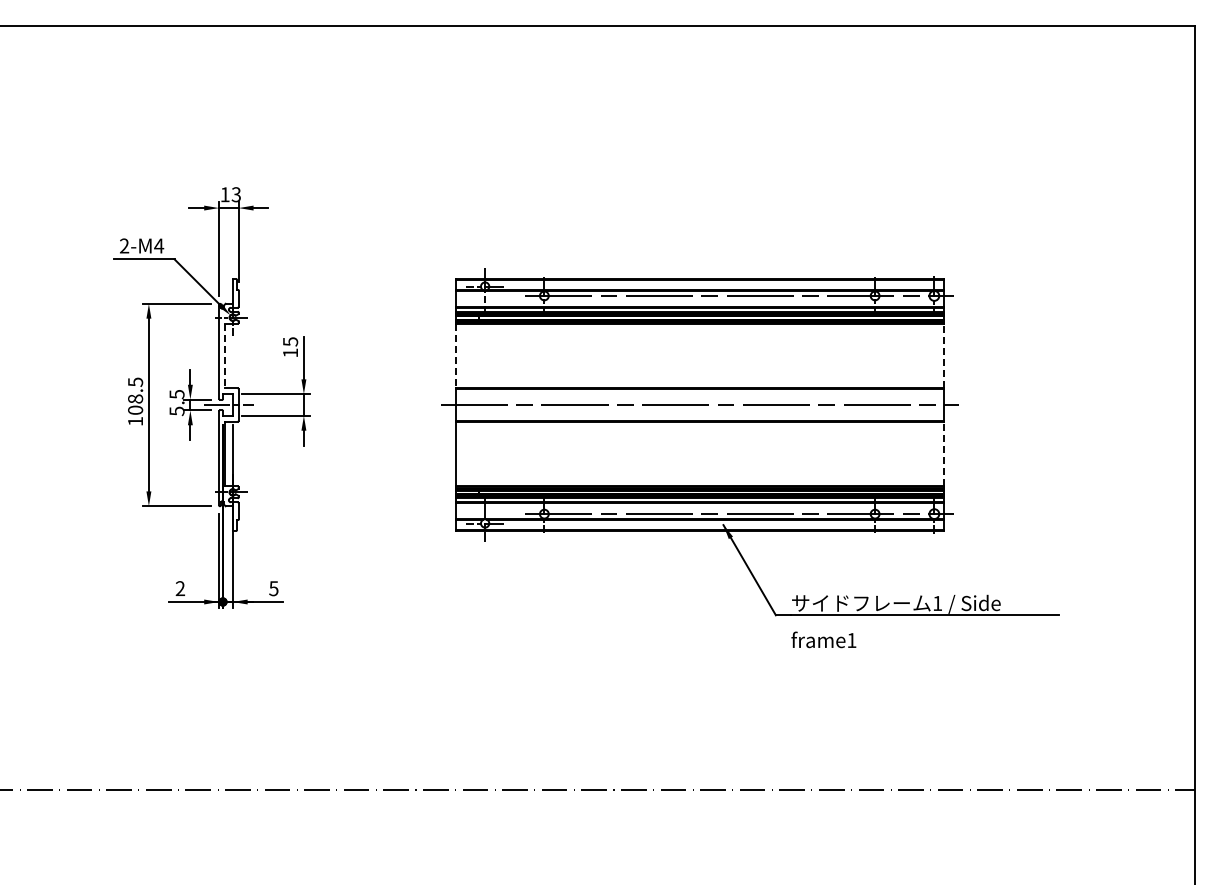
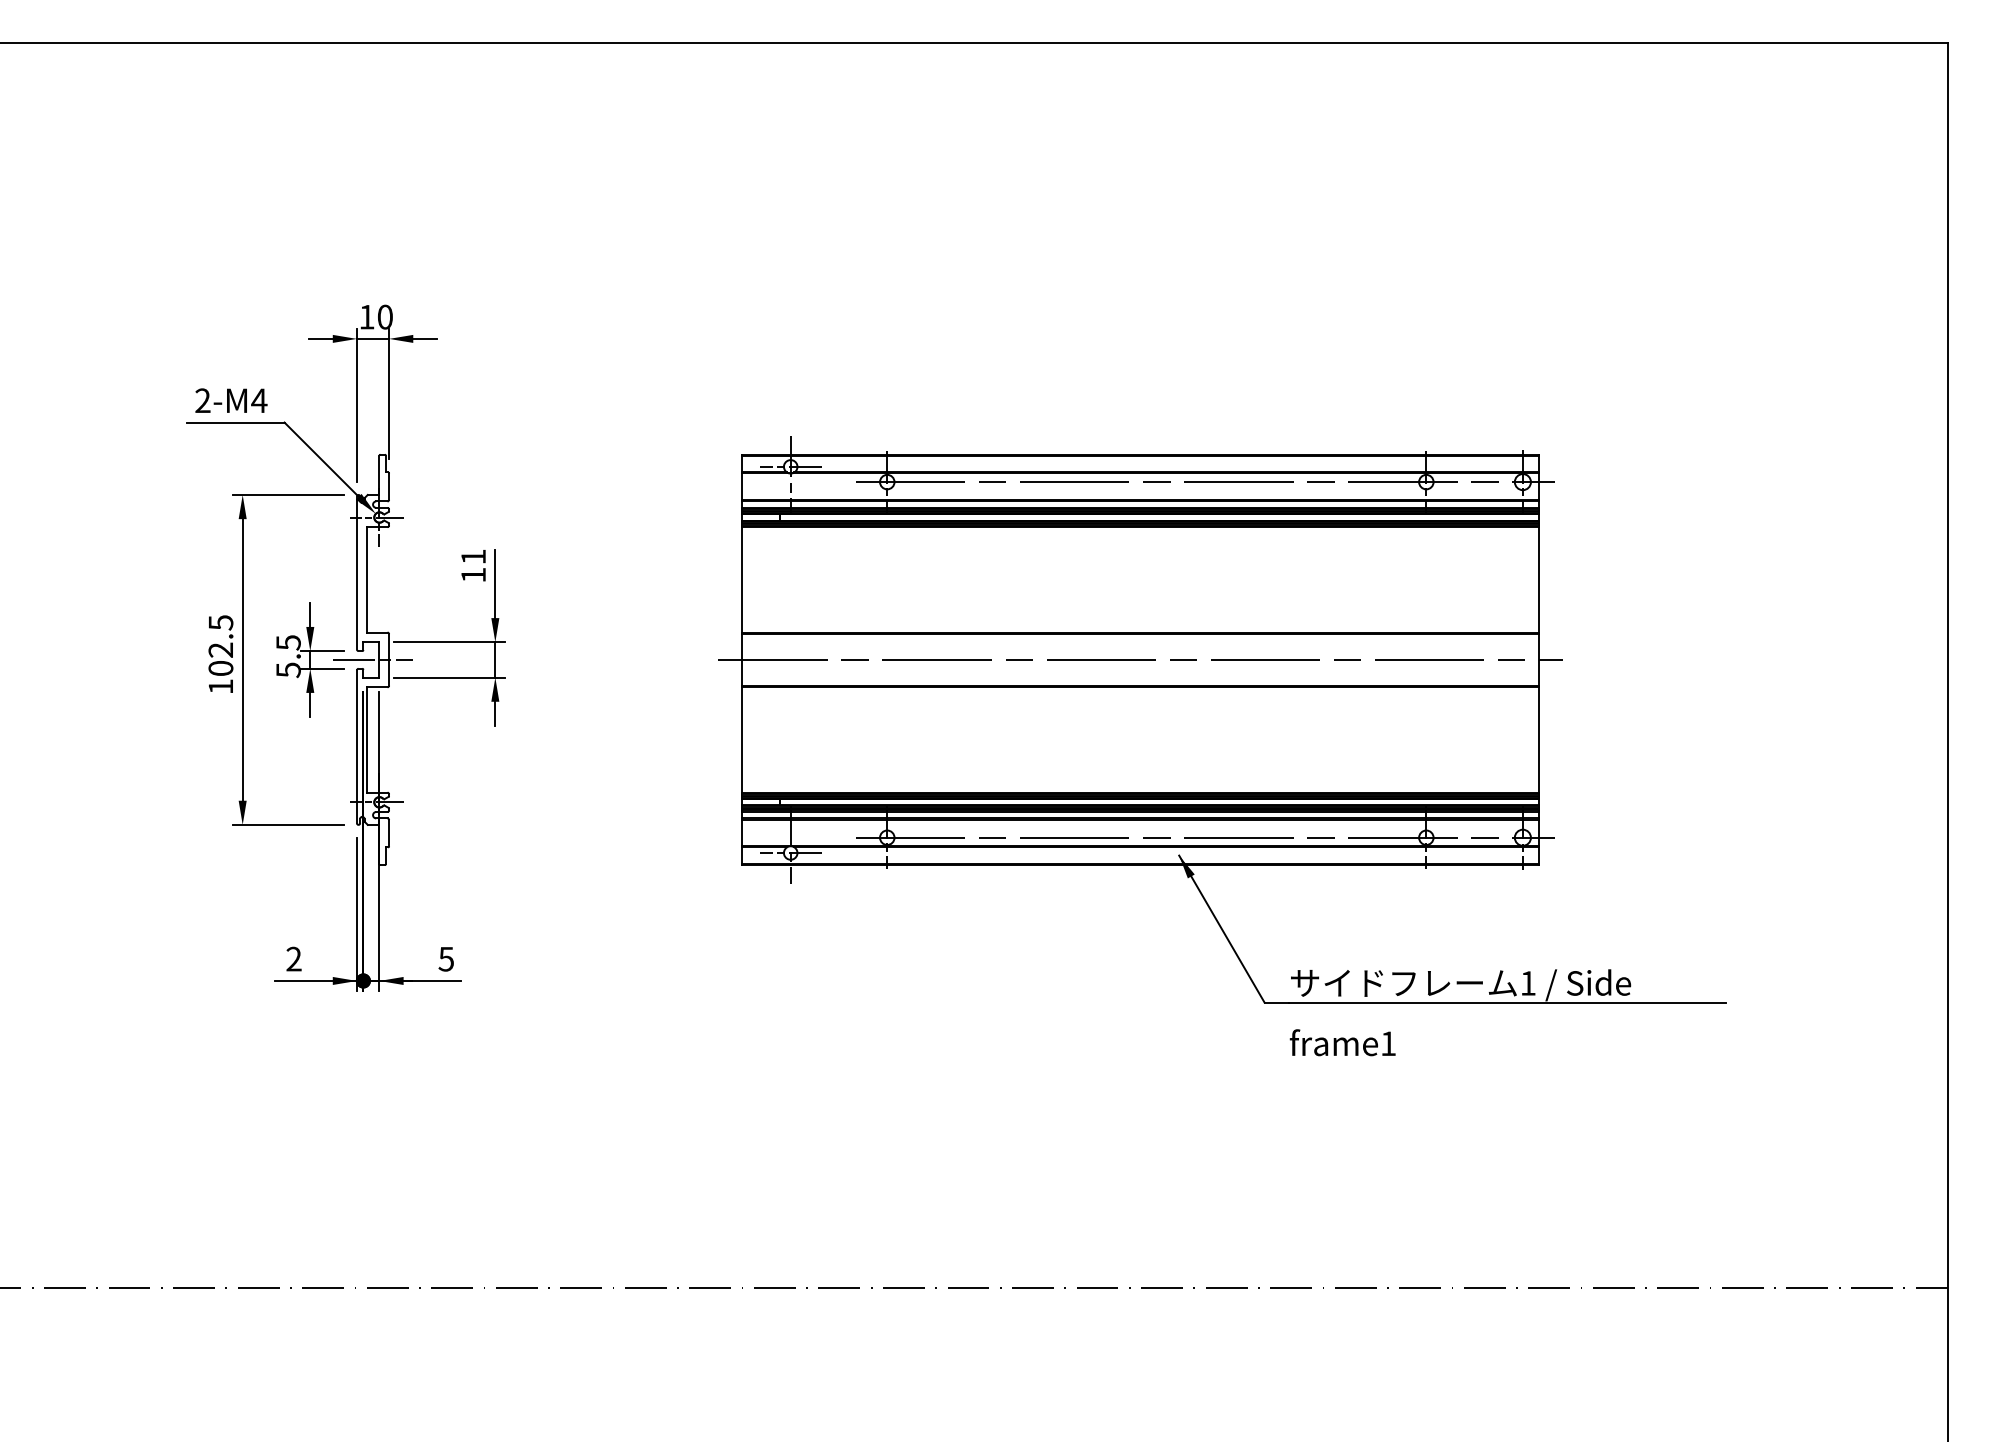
text: (235, 194) -> (383, 316), 13 -> 10
text: (290, 341) -> (473, 556), 15 -> 11
line: (944, 355) -> (1539, 579), dashed -> solid
line: (224, 356) -> (365, 580), dashed -> solid
line: (455, 356) -> (742, 580), dashed -> solid
text: (135, 398) -> (220, 649), 108.5 -> 102.5
line: (944, 453) -> (1539, 738), dashed -> solid

